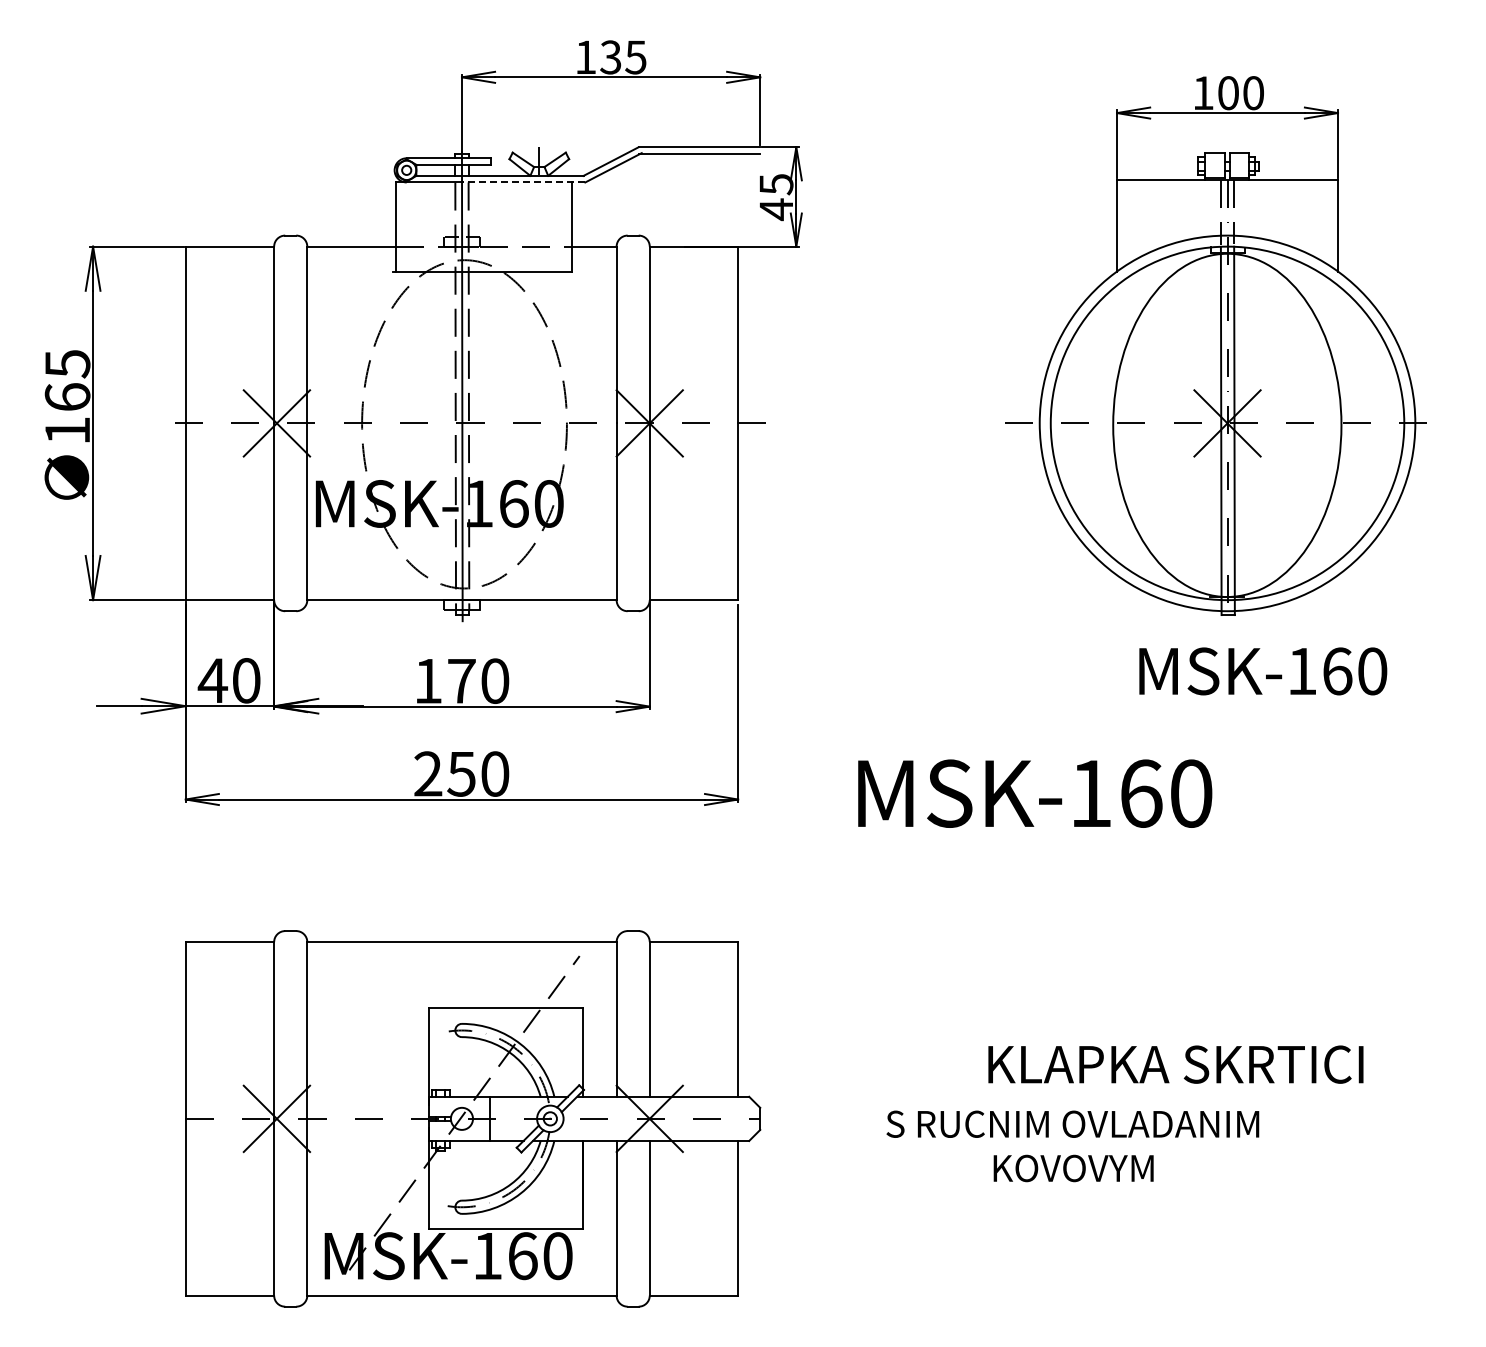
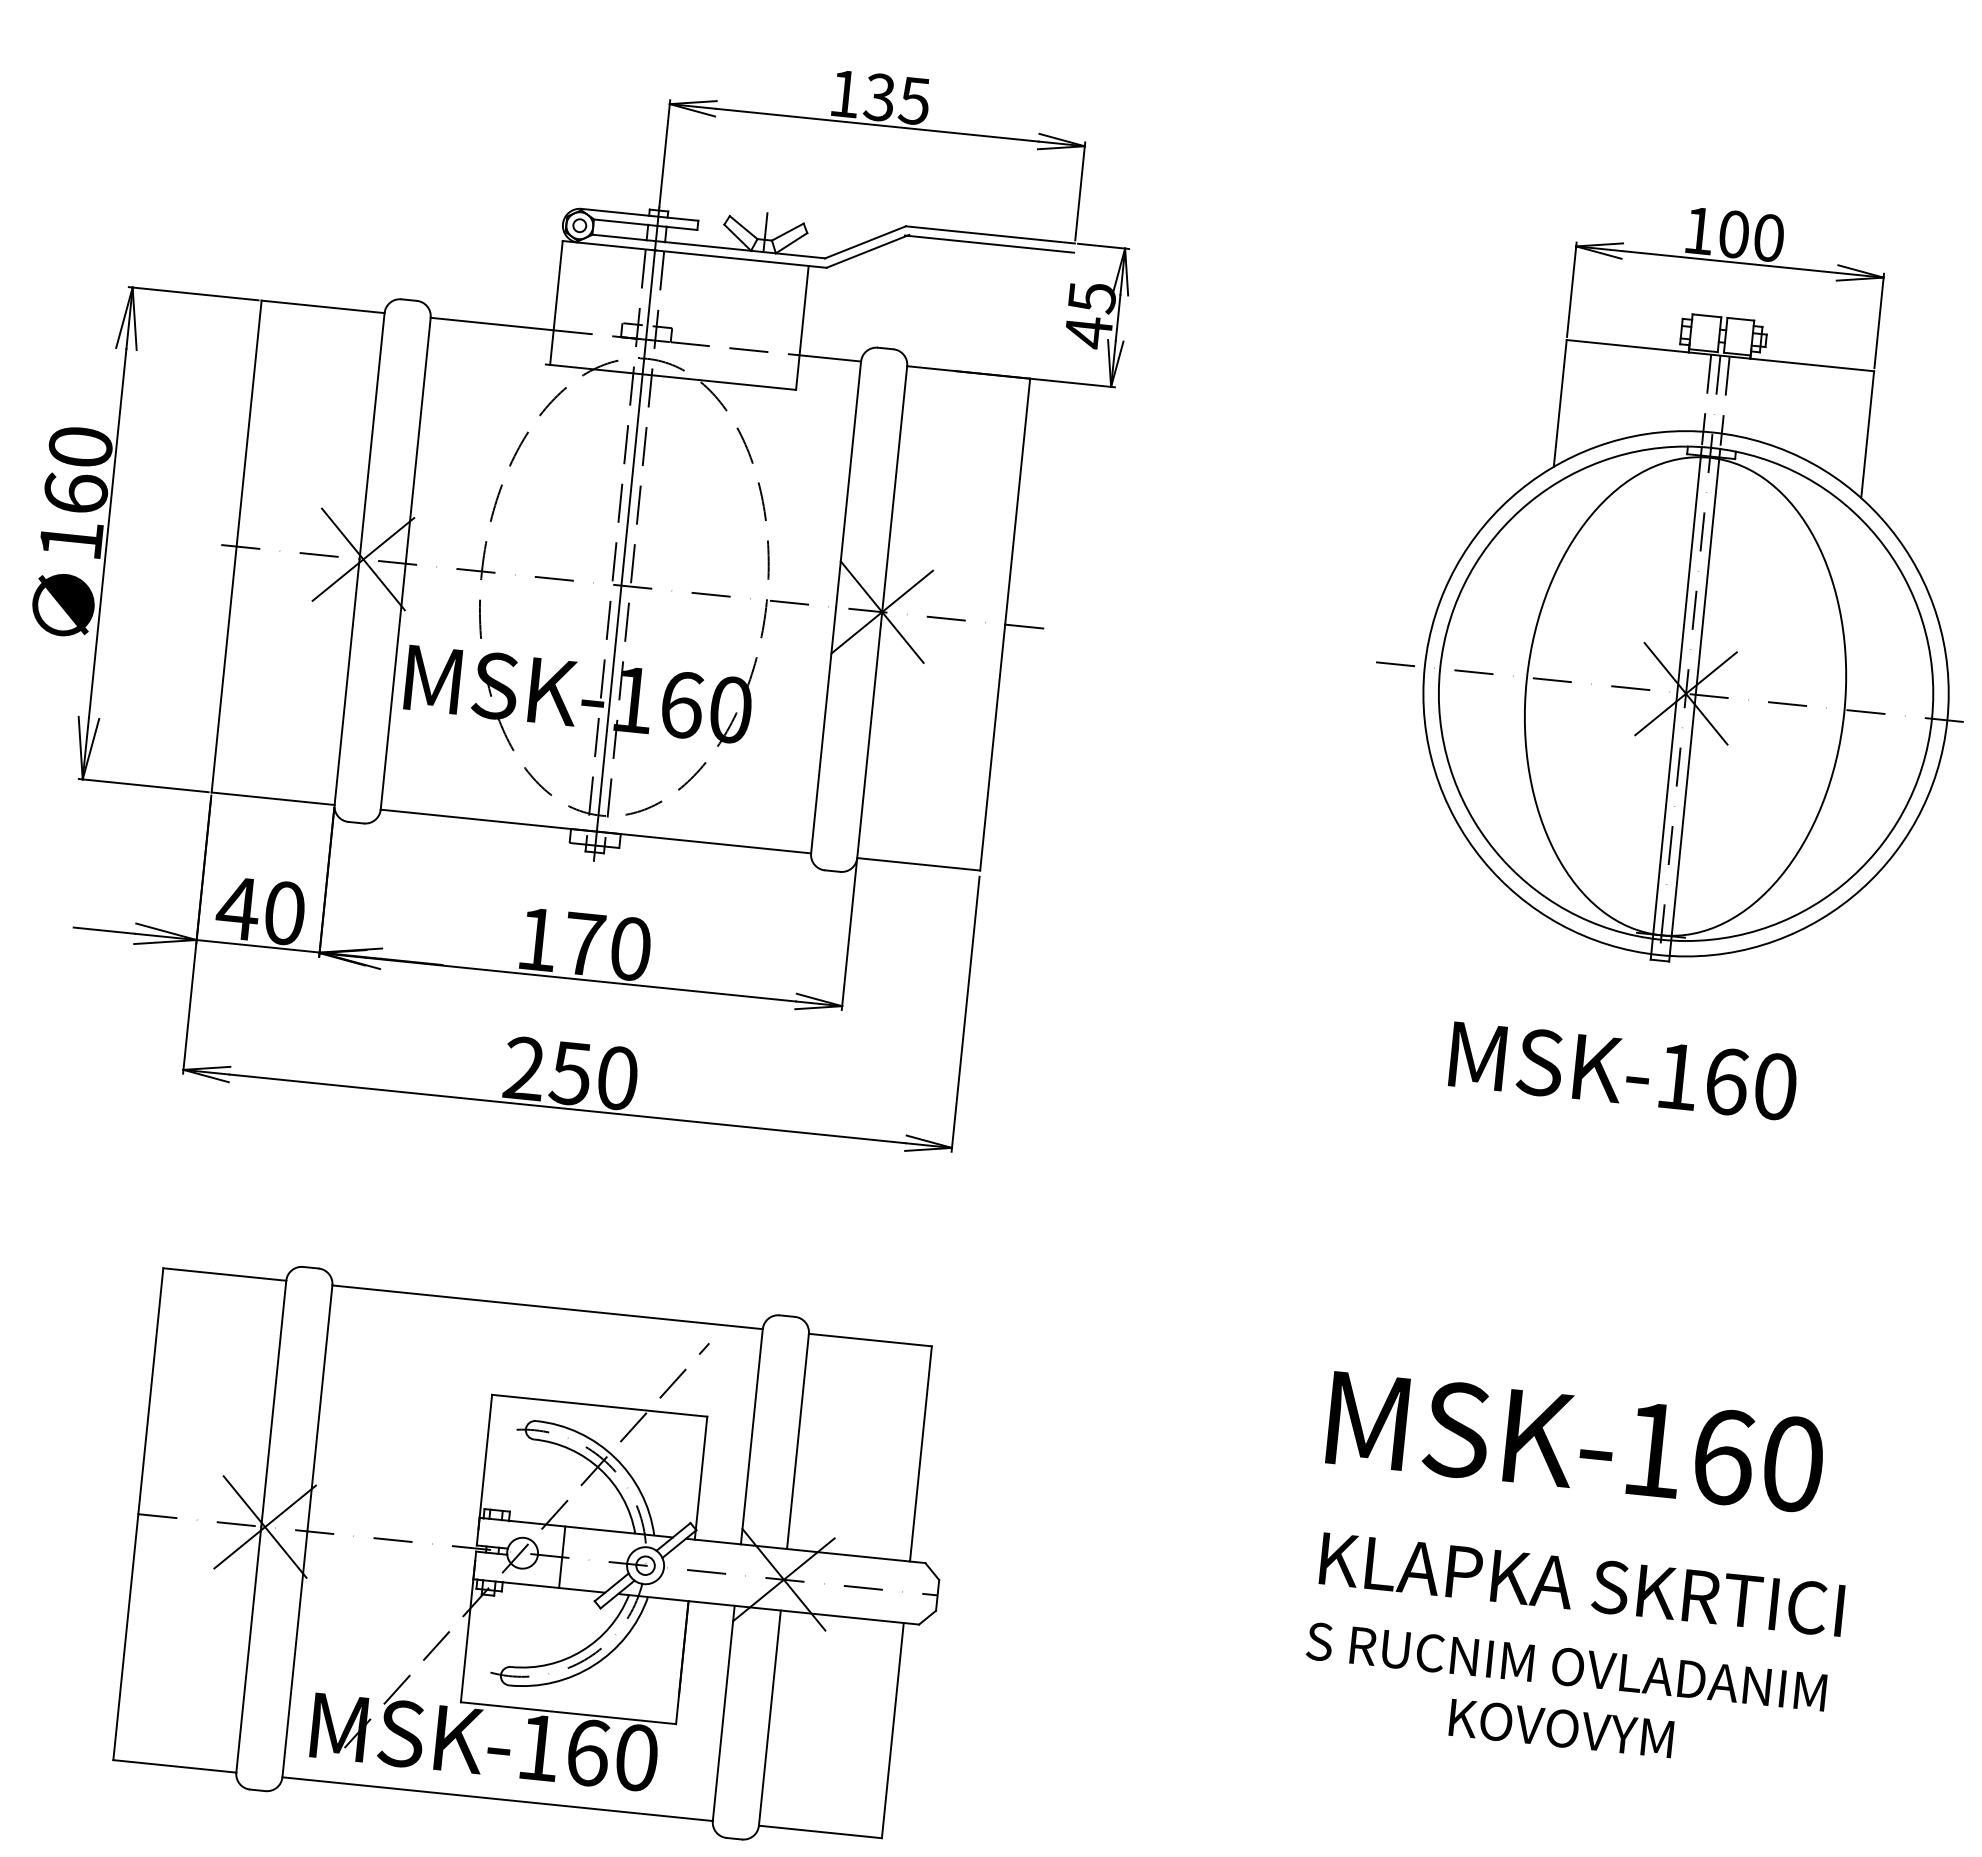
line: (522, 182) -> (739, 258), dashed -> solid
text: (67, 364) -> (80, 447), 165 -> 160
text: (1263, 671) -> (1623, 1071), moved
text: (1035, 793) -> (1576, 1441), moved
text: (1175, 1064) -> (1581, 1584), moved
text: (1072, 1146) -> (1562, 1697), moved

